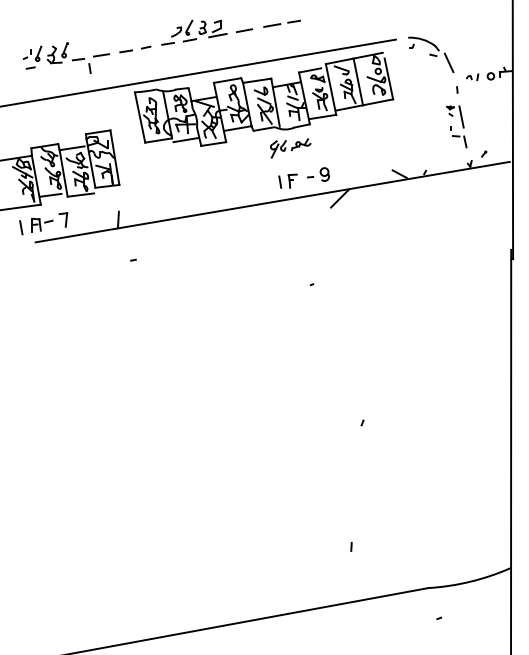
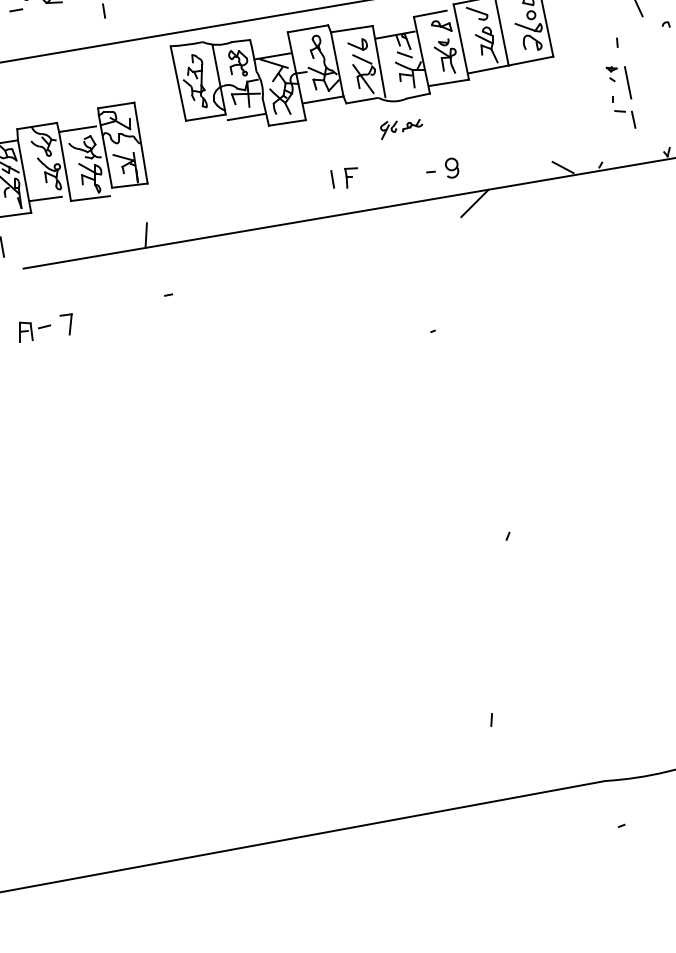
line: (457, 89) -> (617, 42), moved
part: (456, 126) -> (620, 96), moved
part: (290, 148) -> (401, 129), size x0.7
part: (287, 180) -> (343, 176), moved
part: (49, 222) -> (45, 328), moved

